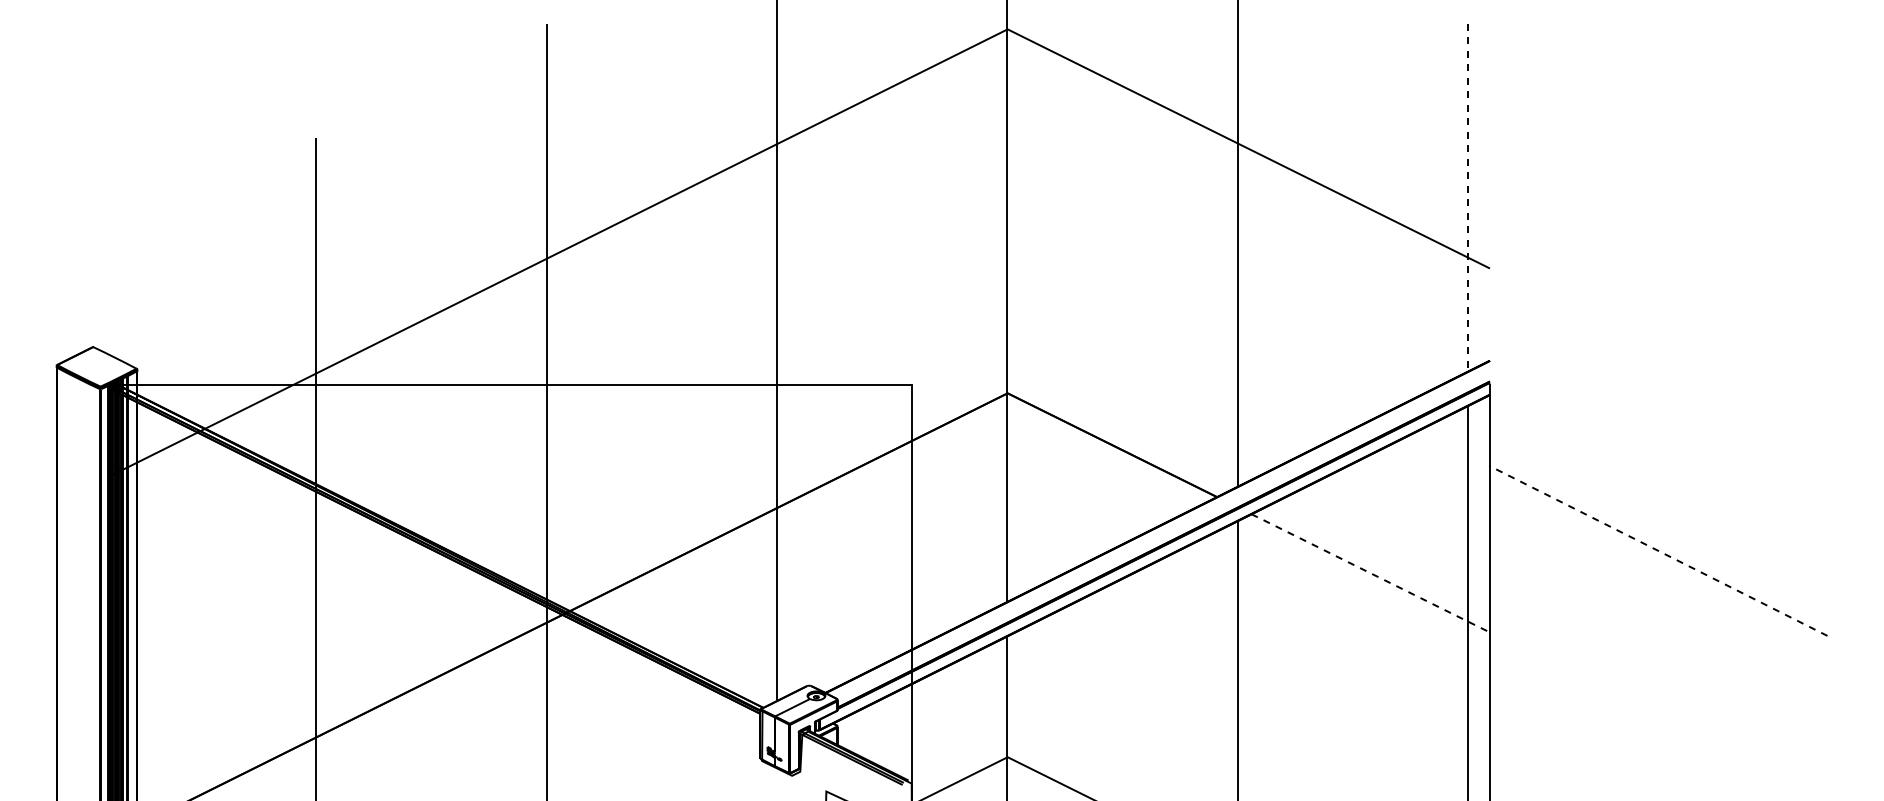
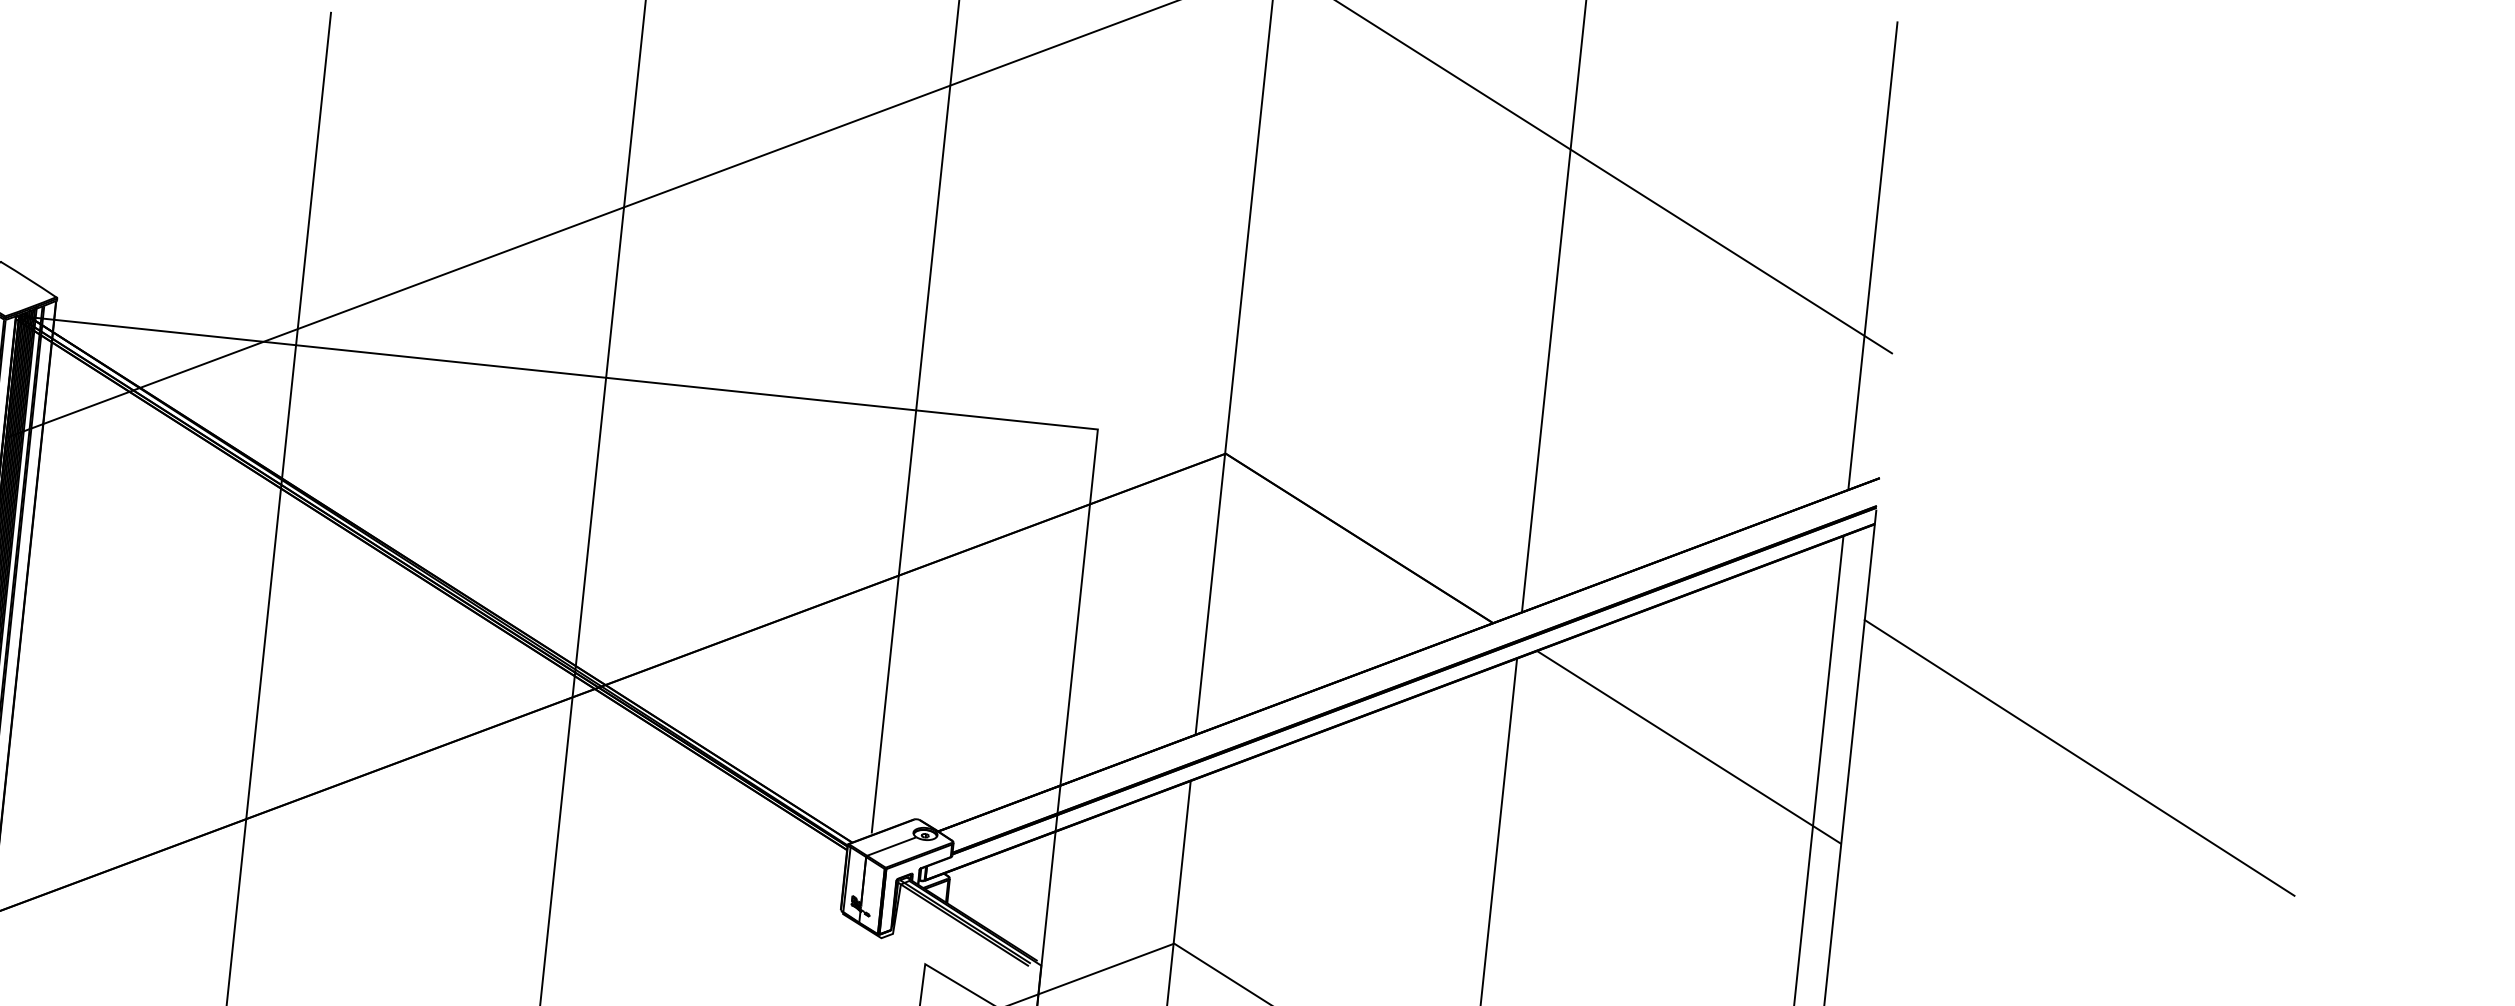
line: (1467, 198) -> (1872, 256), dashed -> solid
line: (1657, 550) -> (2078, 757), dashed -> solid
line: (1371, 573) -> (1690, 747), dashed -> solid

